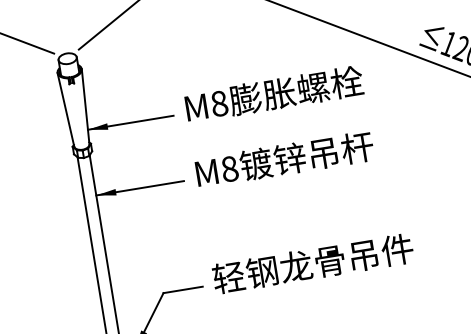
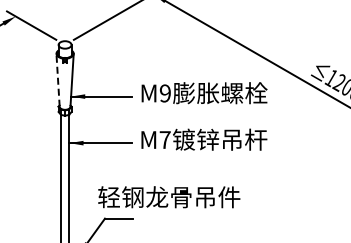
text: (218, 103) -> (164, 93), M8 -> M9
line: (66, 110) -> (58, 80), solid -> dashed
text: (229, 169) -> (164, 140), M8 -> M7
text: (313, 264) -> (169, 197), moved

